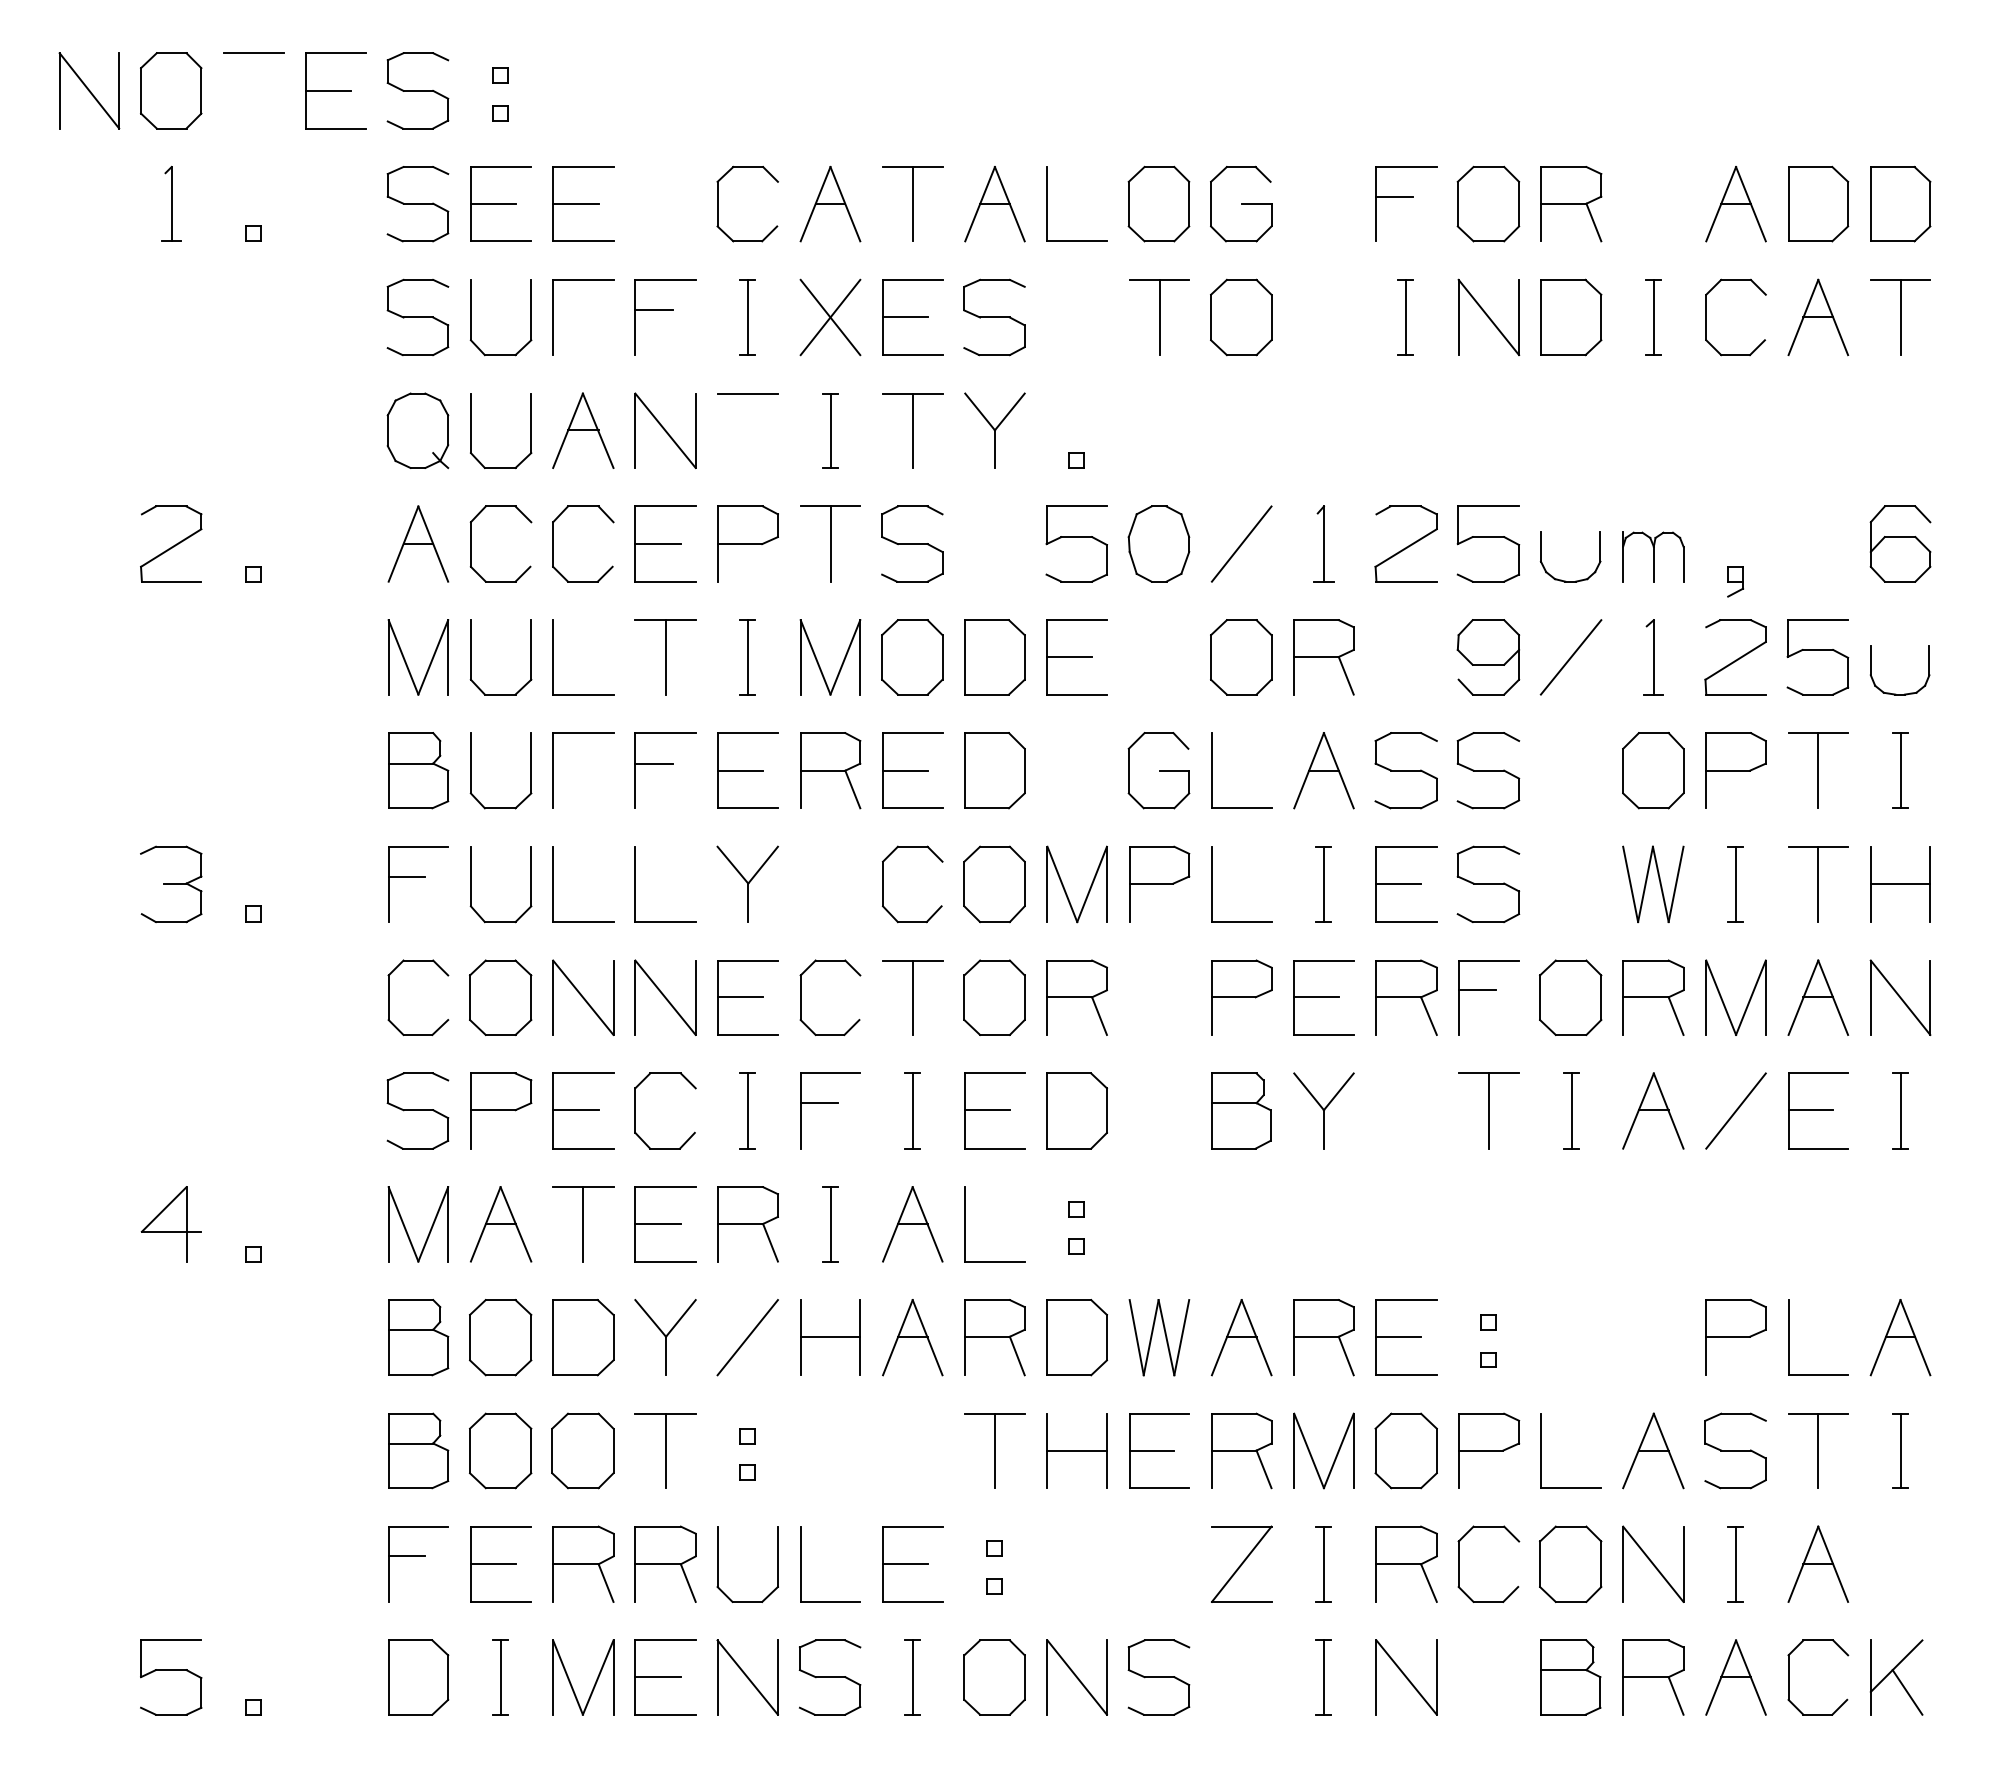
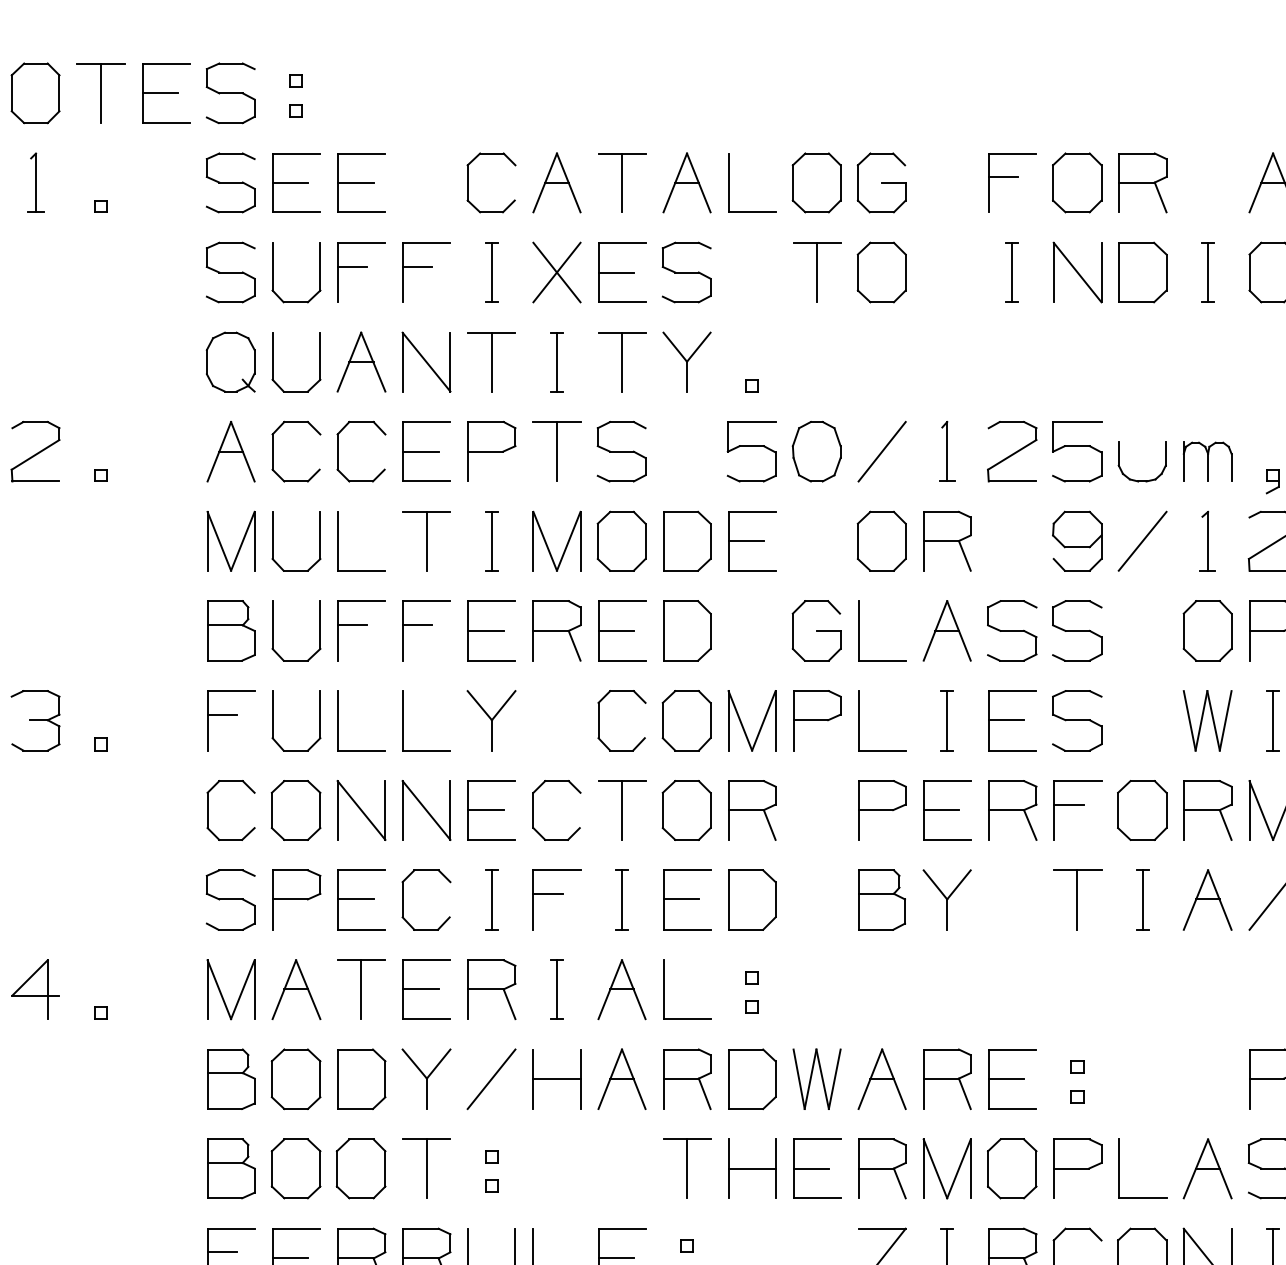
line: (253, 90) -> (100, 93), added
line: (571, 310) -> (352, 267), added
line: (748, 430) -> (492, 361), added
line: (571, 763) -> (352, 625), added

